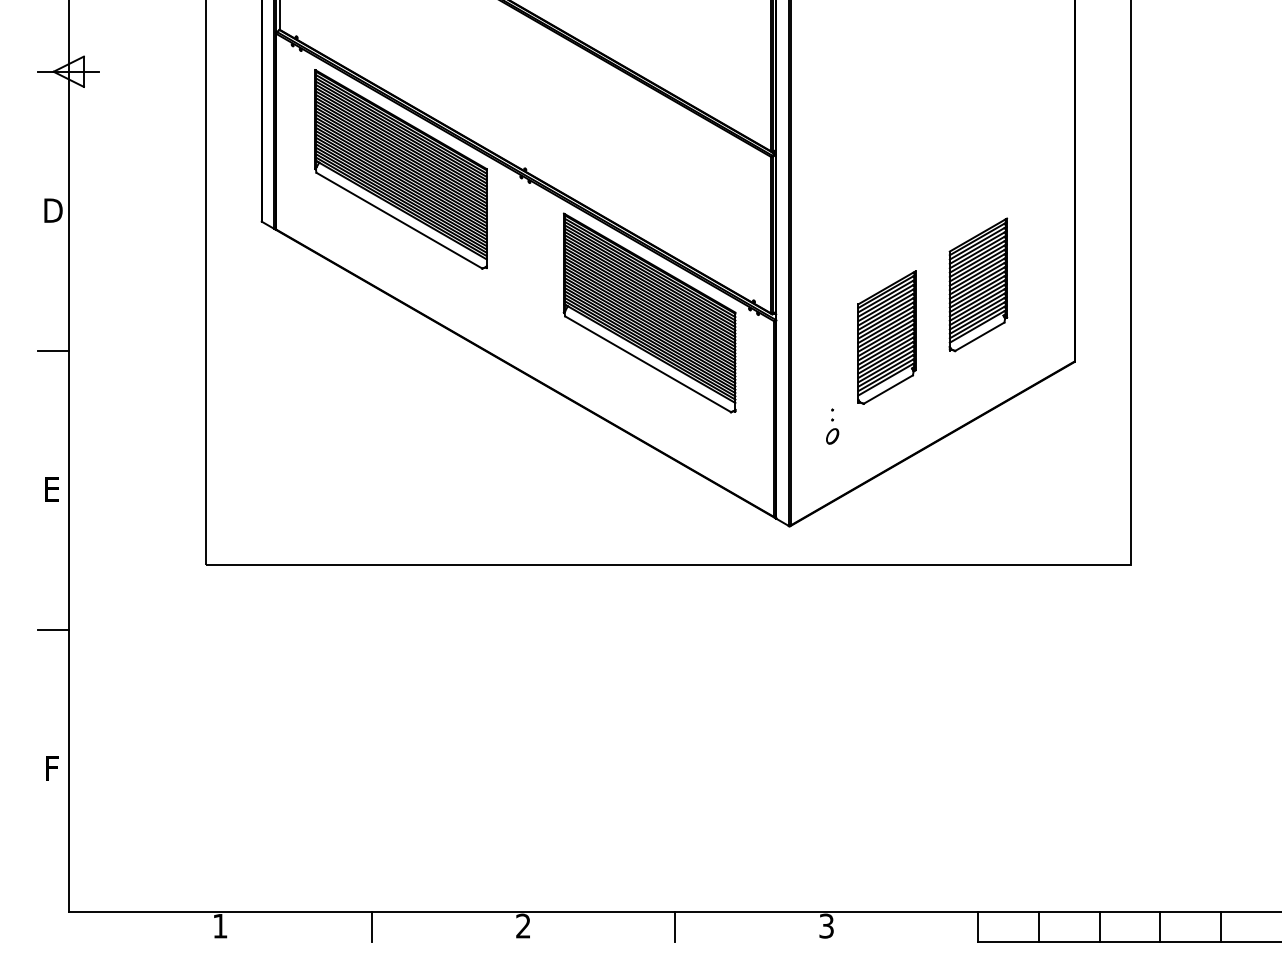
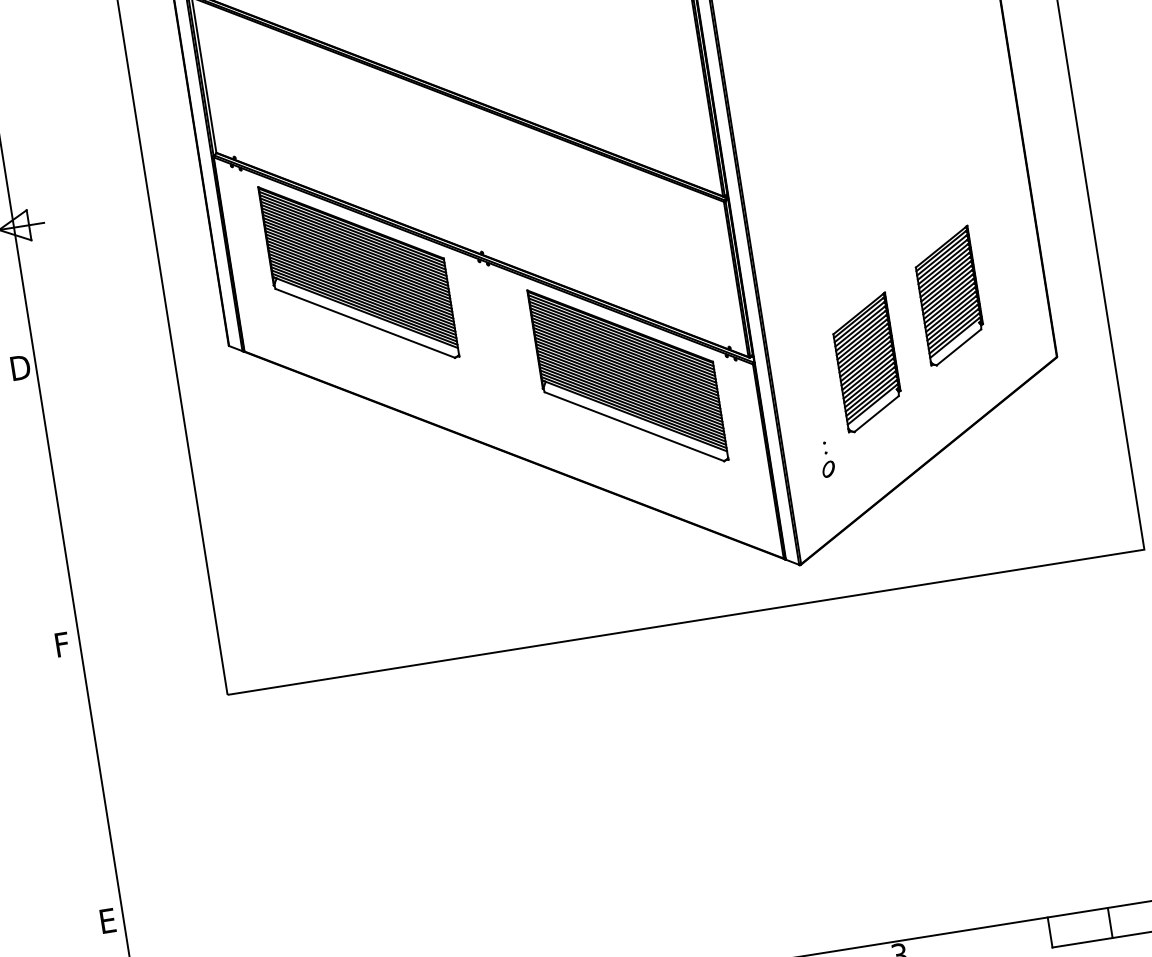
line: (53, 350) -> (42, 506), removed
text: (53, 489) -> (64, 644), E -> F
line: (53, 629) -> (86, 783), removed
text: (54, 768) -> (109, 920), F -> E

